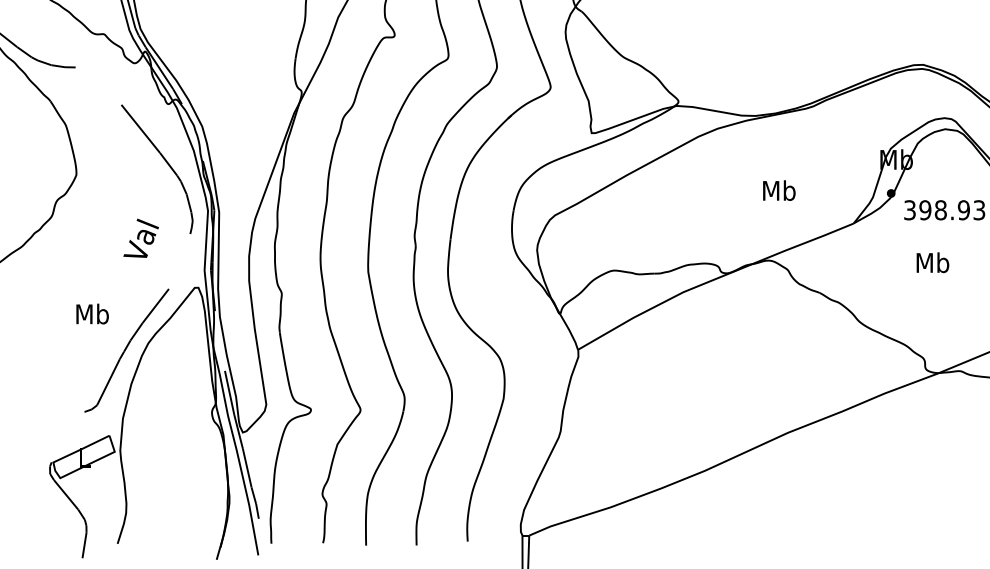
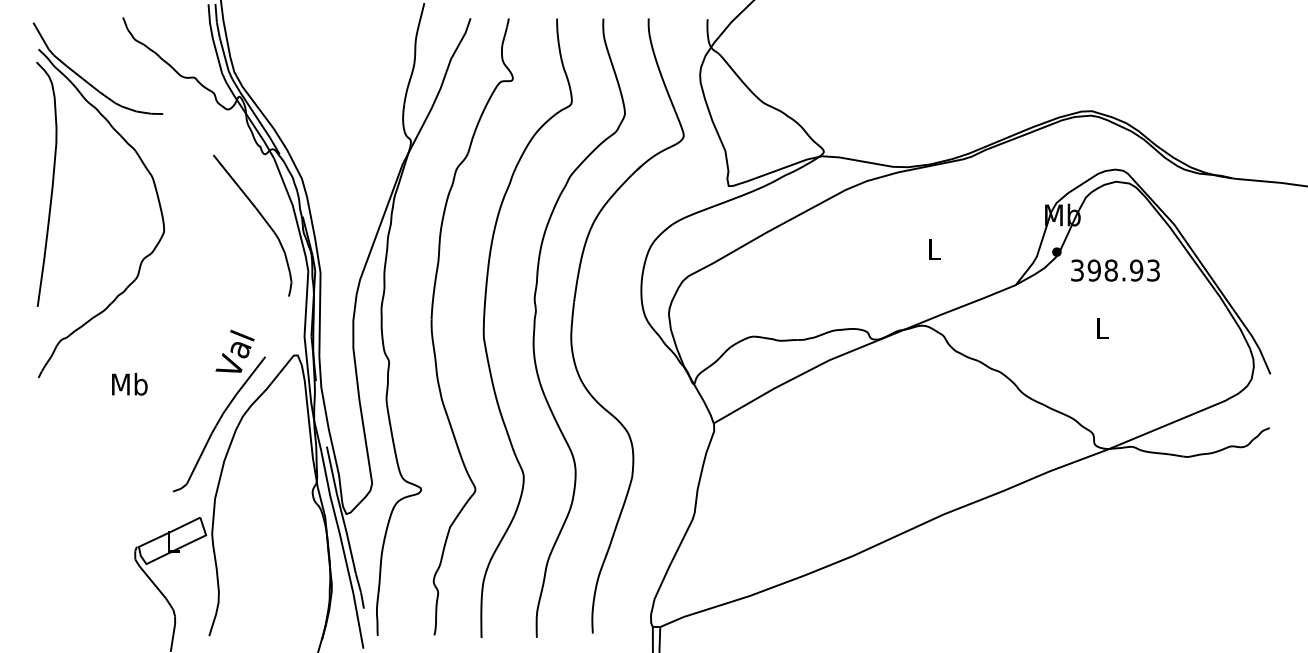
text: (779, 190) -> (934, 248), Mb -> L
text: (140, 237) -> (234, 350), moved
text: (932, 262) -> (1102, 327), Mb -> L
text: (92, 314) -> (129, 384), moved

